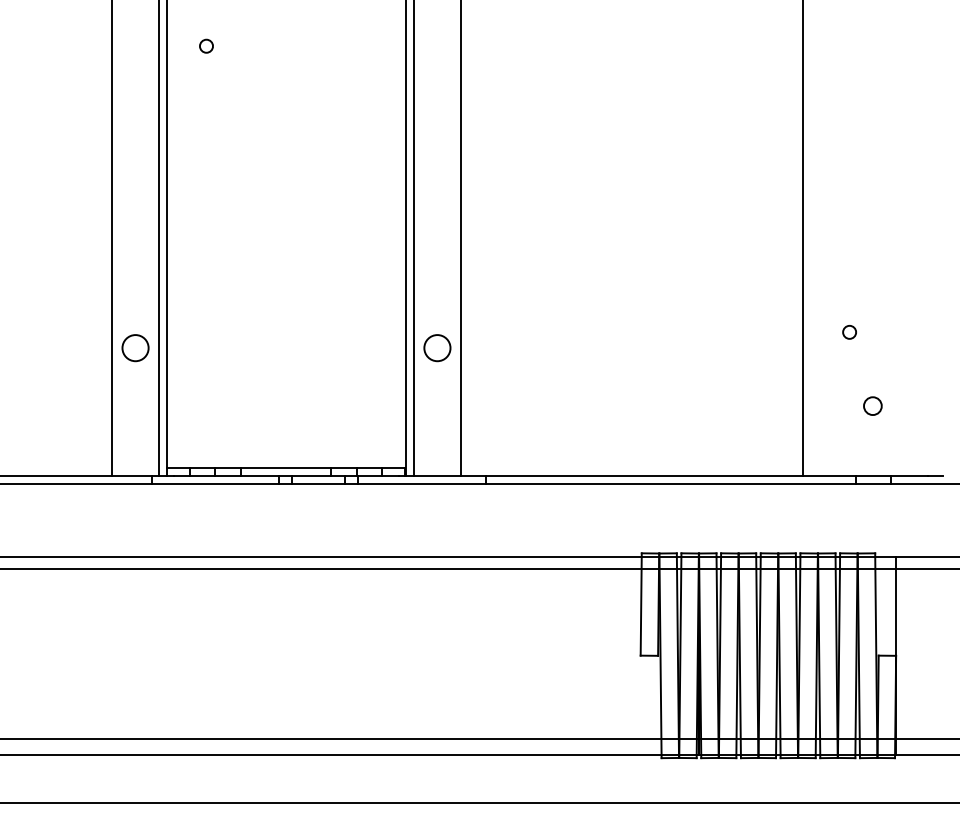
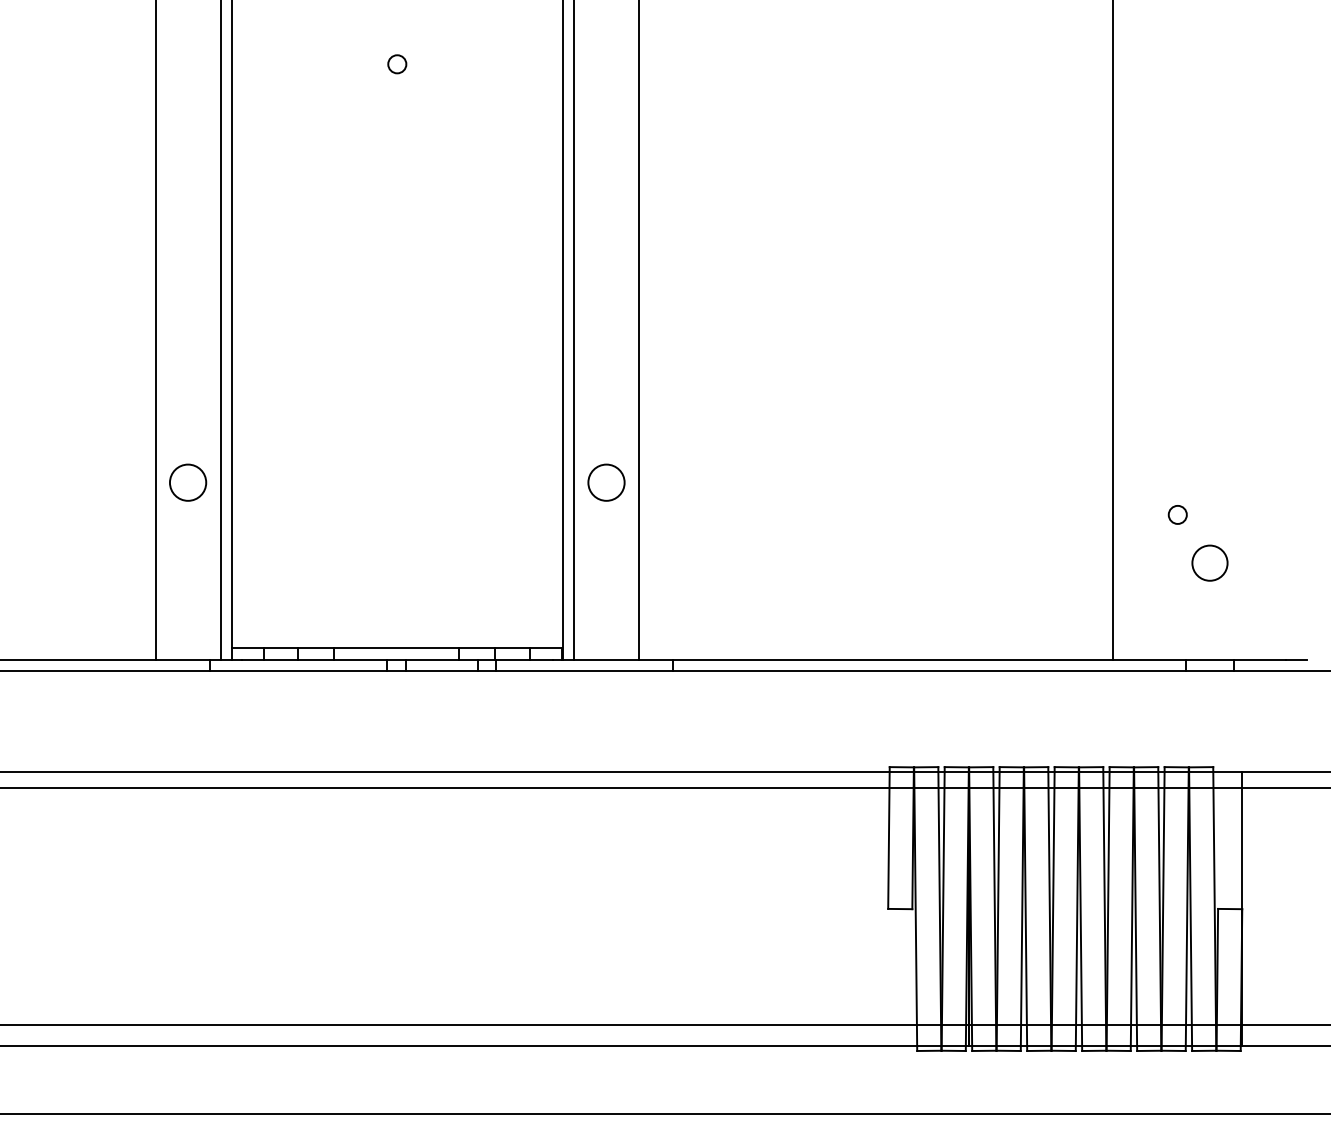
circle: (206, 45) -> (397, 63), moved
circle: (849, 332) -> (1177, 515), moved
circle: (872, 405) -> (1209, 562), size x1.43

